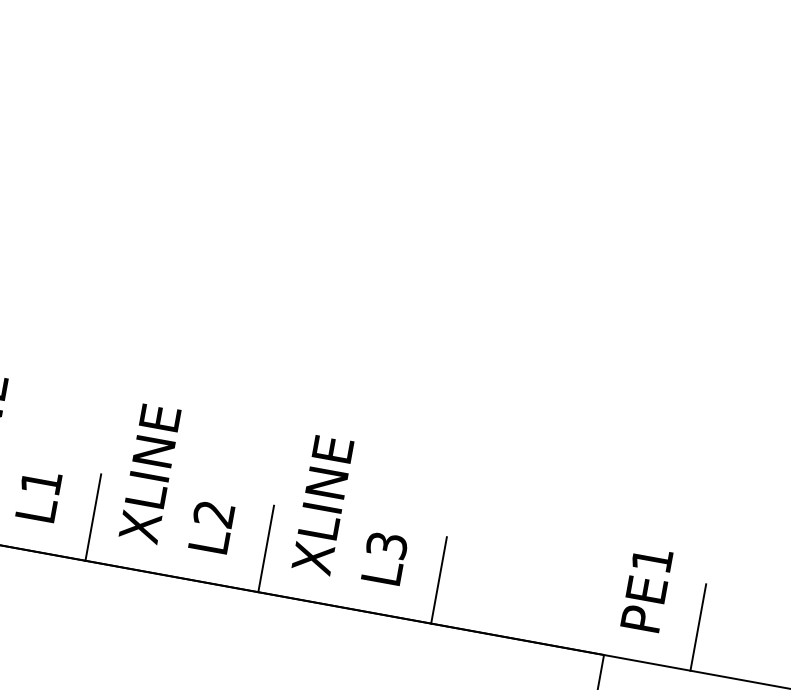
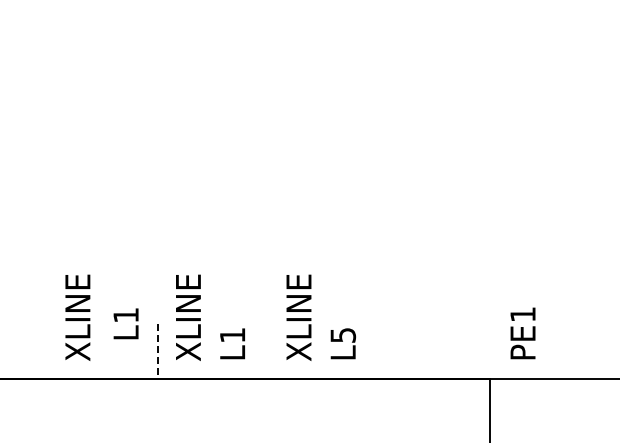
text: (38, 495) -> (125, 323), moved
text: (212, 513) -> (231, 335), L2 -> L1
line: (93, 518) -> (158, 351), solid -> dashed
text: (385, 545) -> (342, 335), L3 -> L5
line: (265, 547) -> (268, 350), removed
line: (439, 579) -> (379, 350), removed
text: (646, 589) -> (522, 333), moved
line: (699, 626) -> (545, 350), removed

